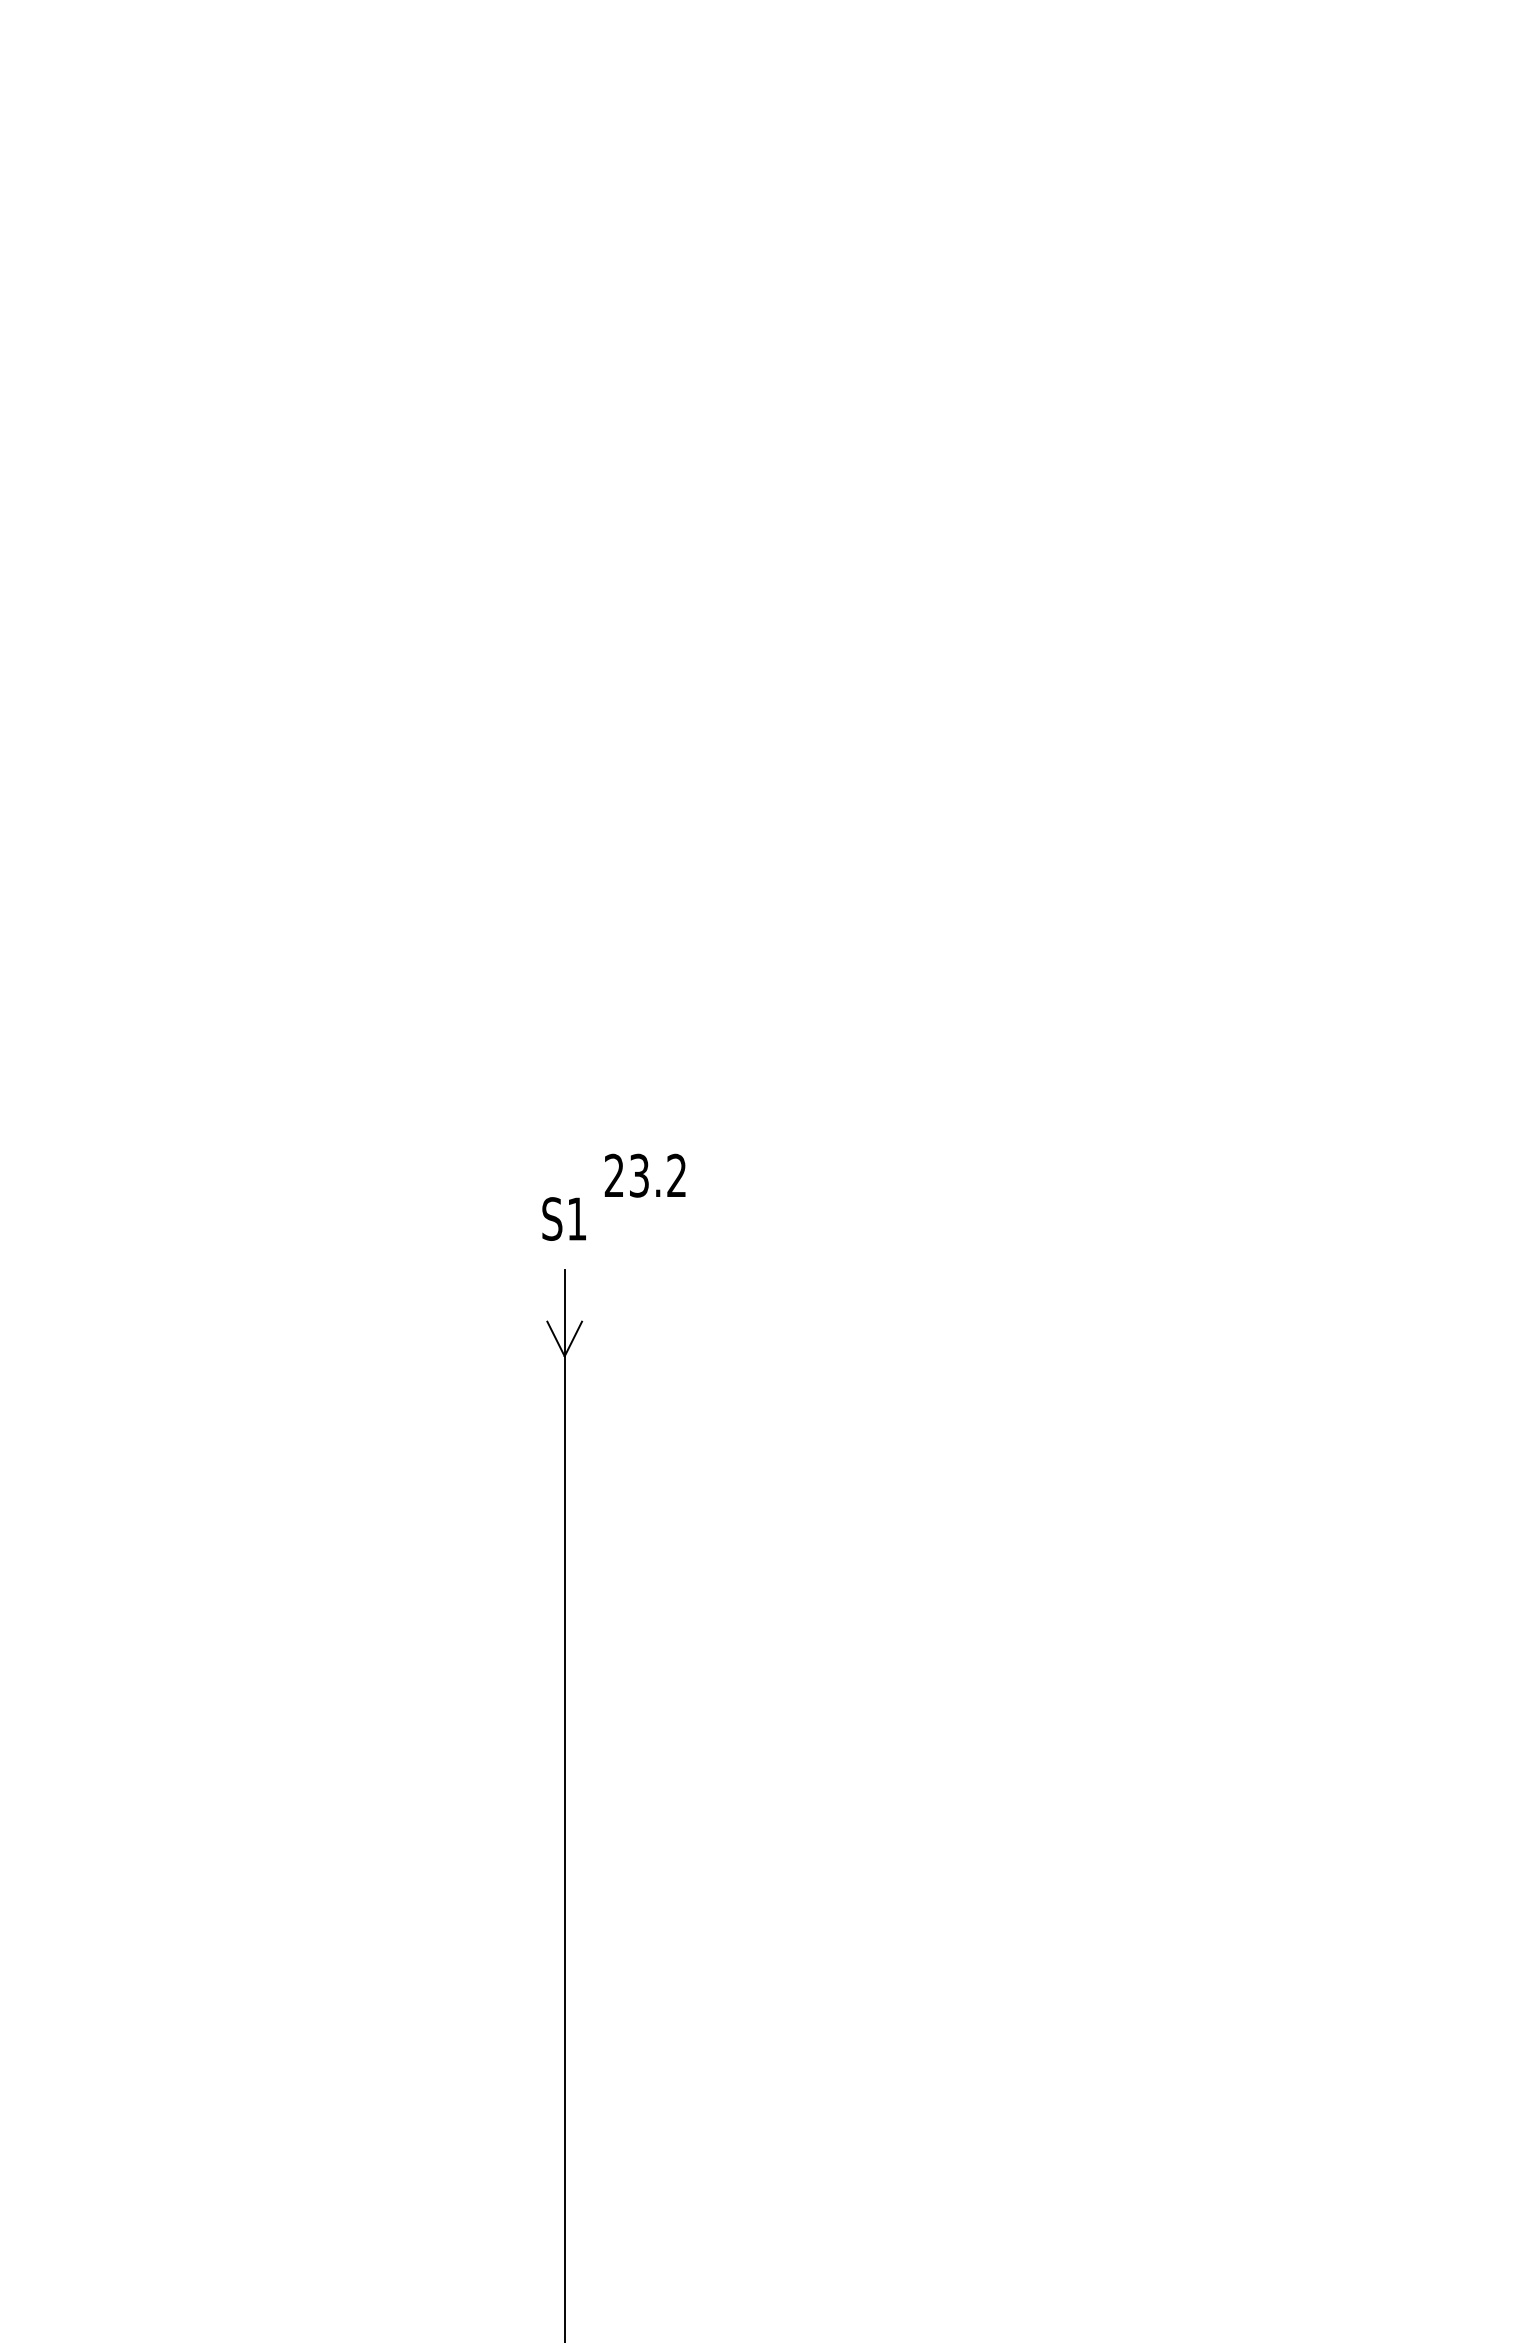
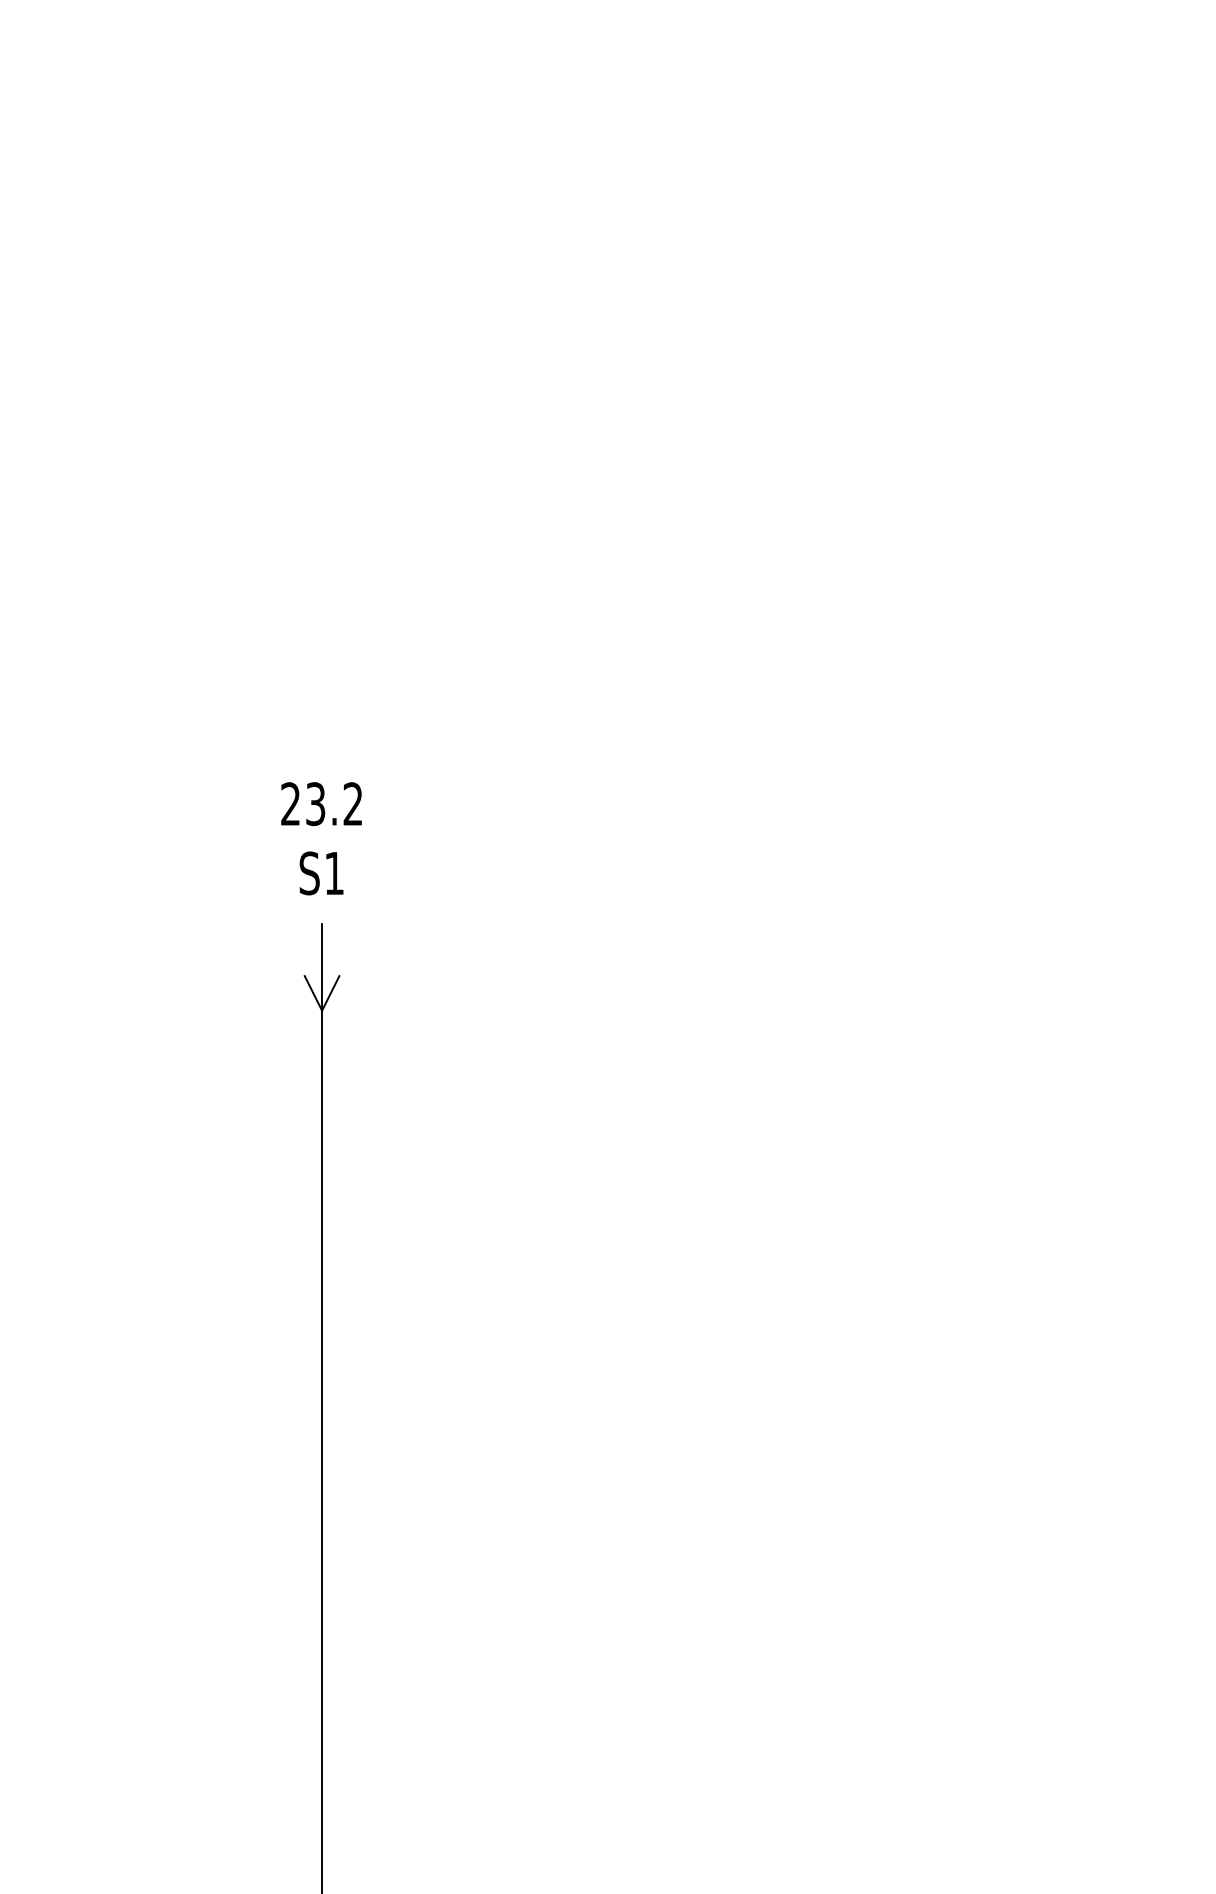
text: (644, 1175) -> (320, 803), moved

